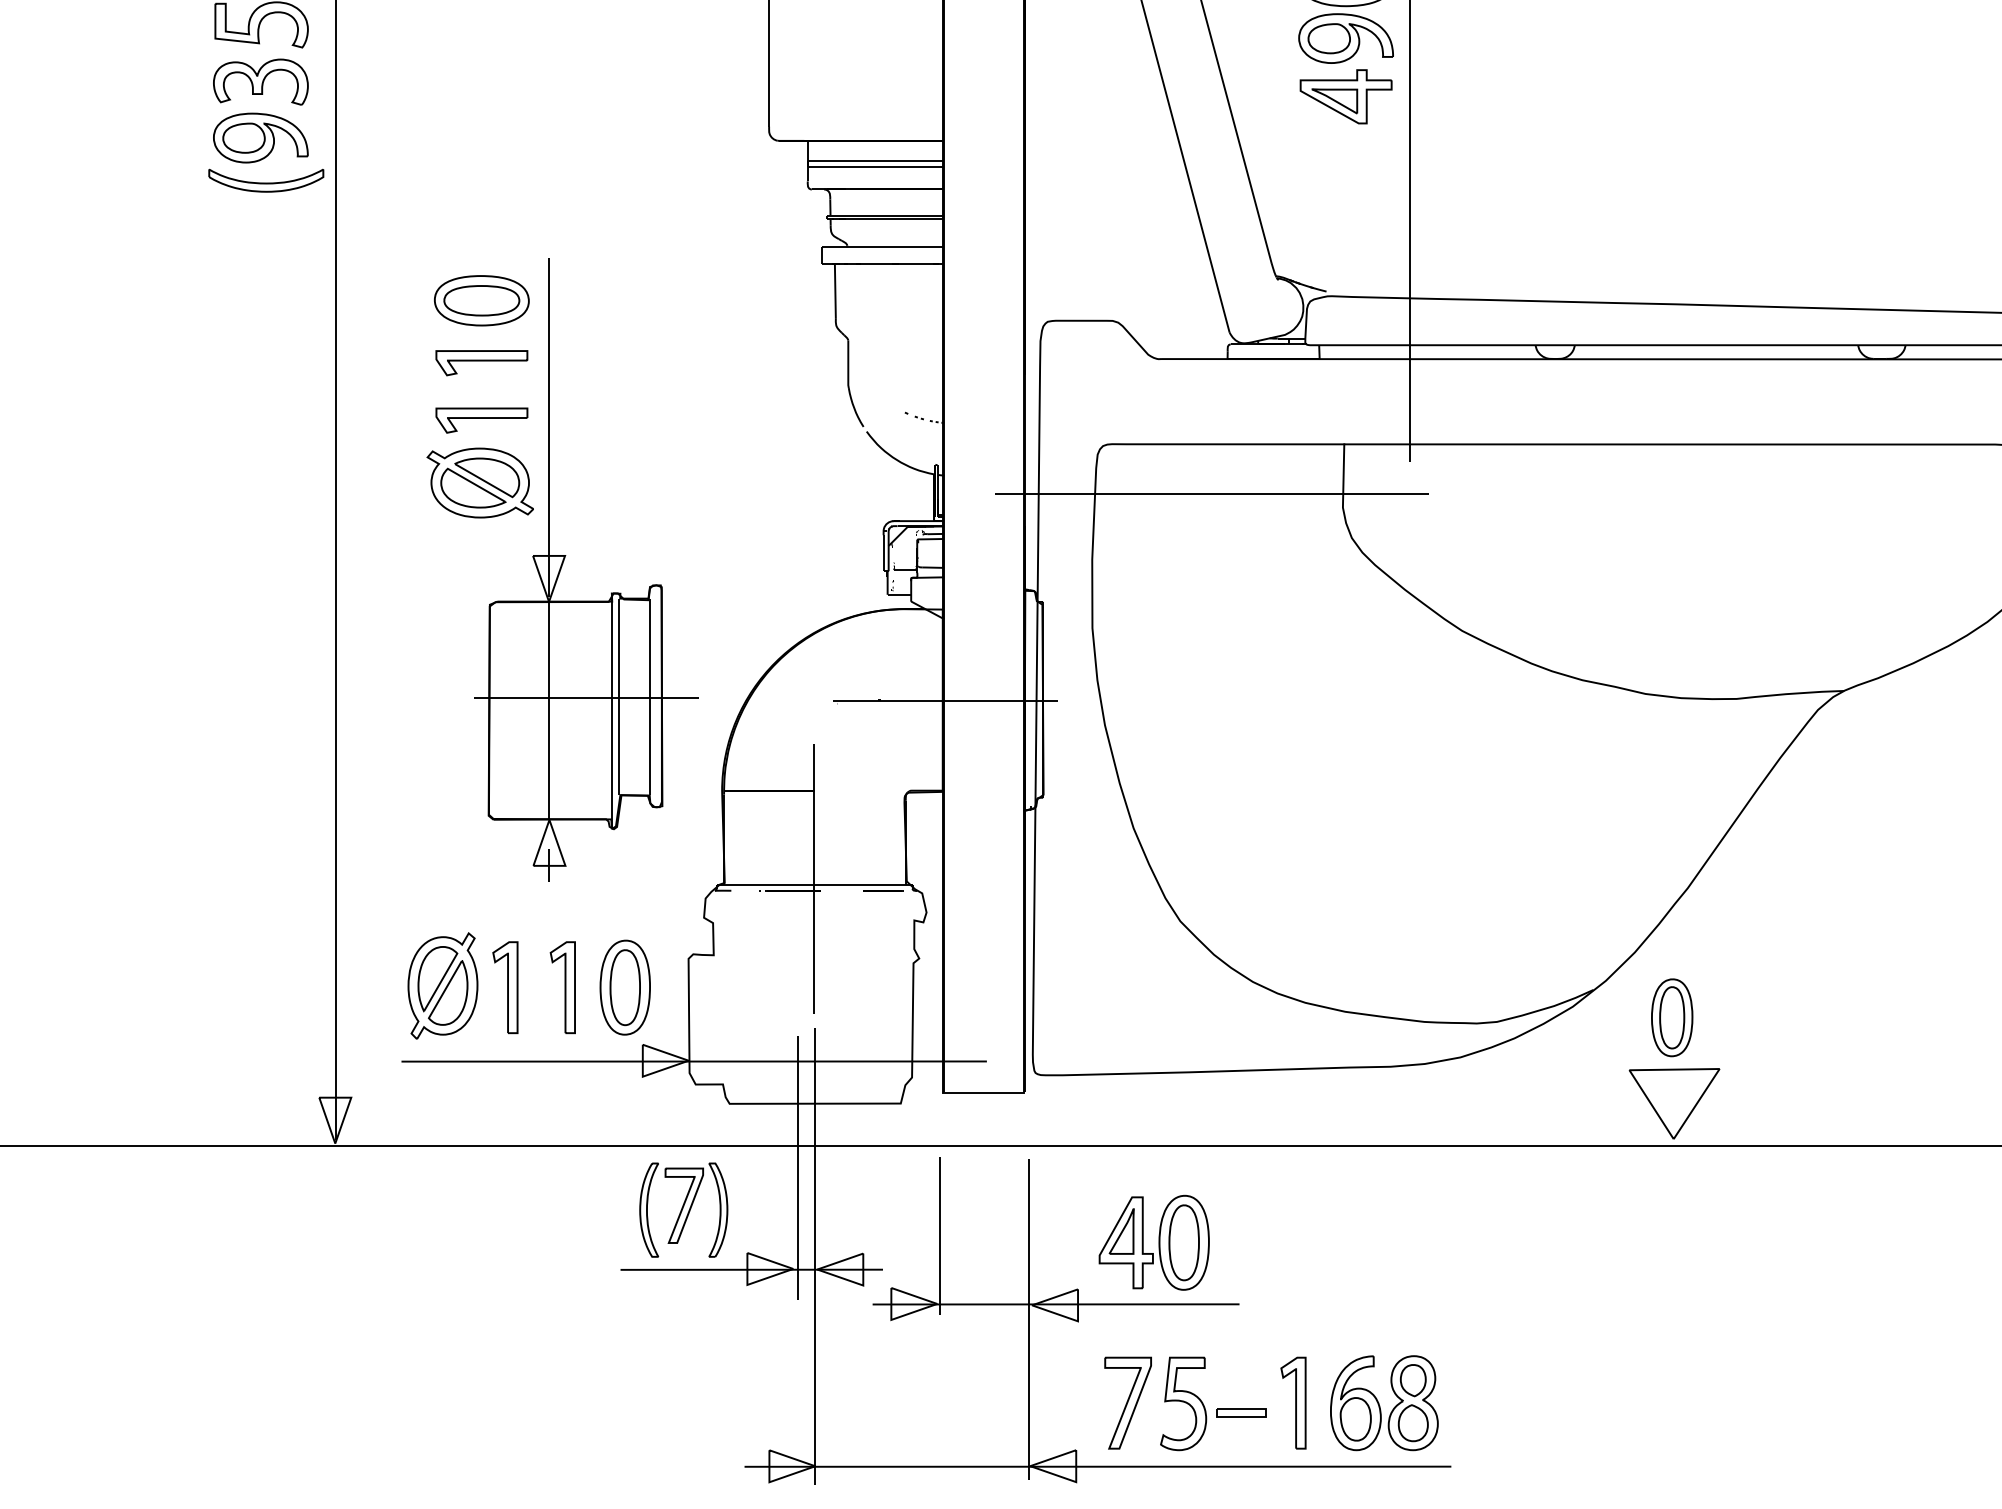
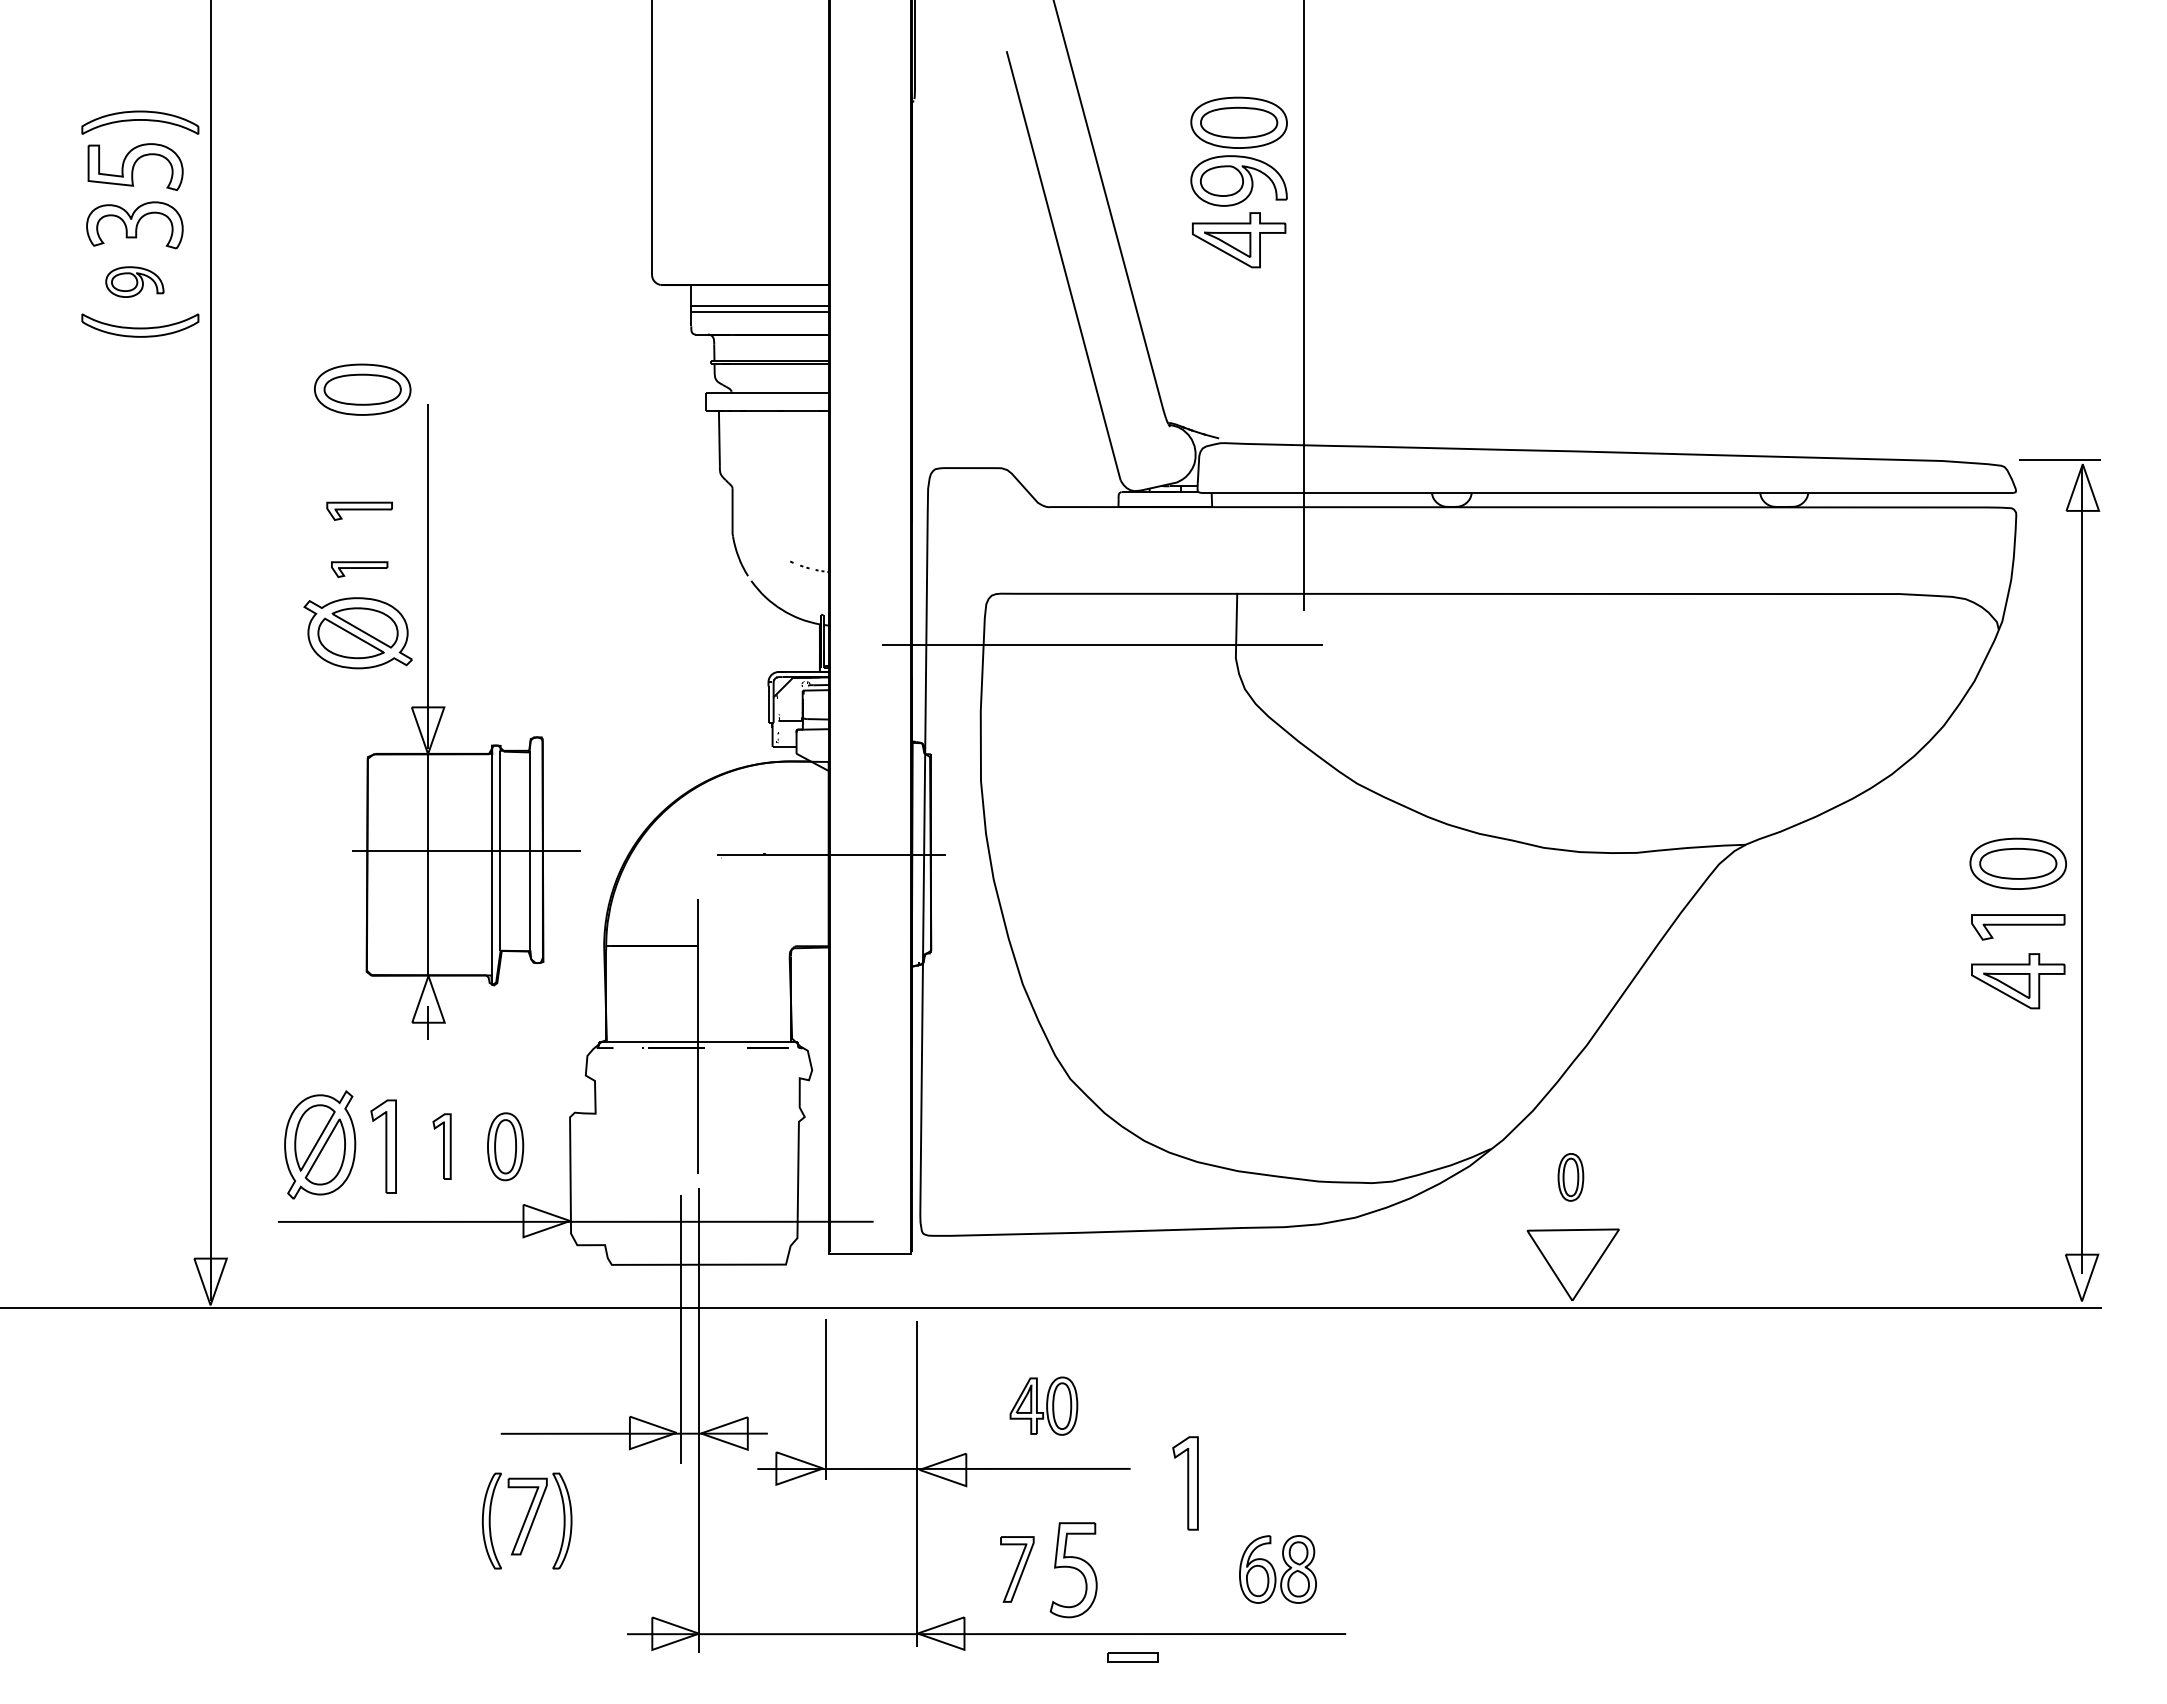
part: (260, 137) -> (134, 281), size x0.6
part: (481, 300) -> (362, 389), moved
part: (481, 363) -> (359, 511), size x0.7
part: (481, 420) -> (359, 569), size x0.6
part: (562, 987) -> (441, 1146), size x0.7
part: (625, 987) -> (505, 1146), size x0.7
part: (1671, 1017) -> (1570, 1177), size x0.6
part: (683, 1209) -> (526, 1520), moved
part: (1153, 1242) -> (1043, 1405), size x0.6
part: (1128, 1403) -> (1017, 1569), size x0.7
part: (1293, 1403) -> (1185, 1483), moved
part: (1383, 1403) -> (1277, 1569), size x0.7
part: (1241, 1413) -> (1132, 1657), moved

